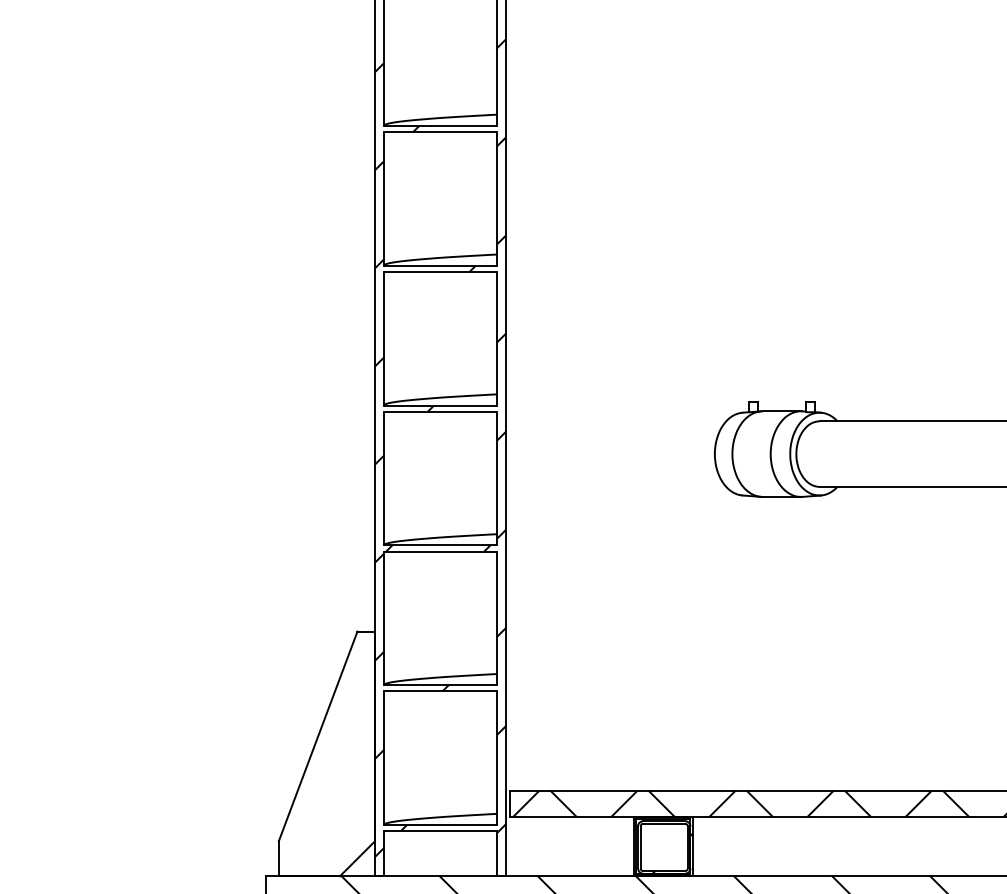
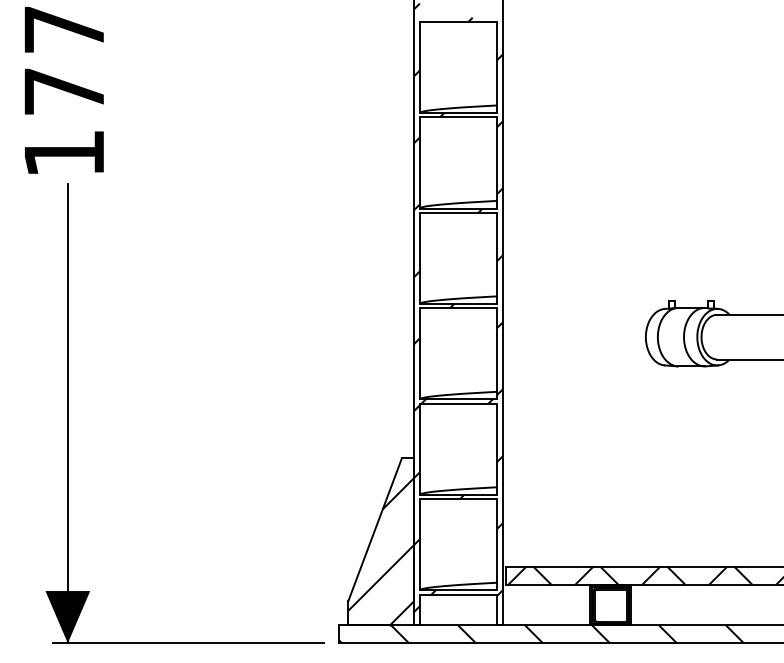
hatch: (326, 757) -> (380, 544), added

